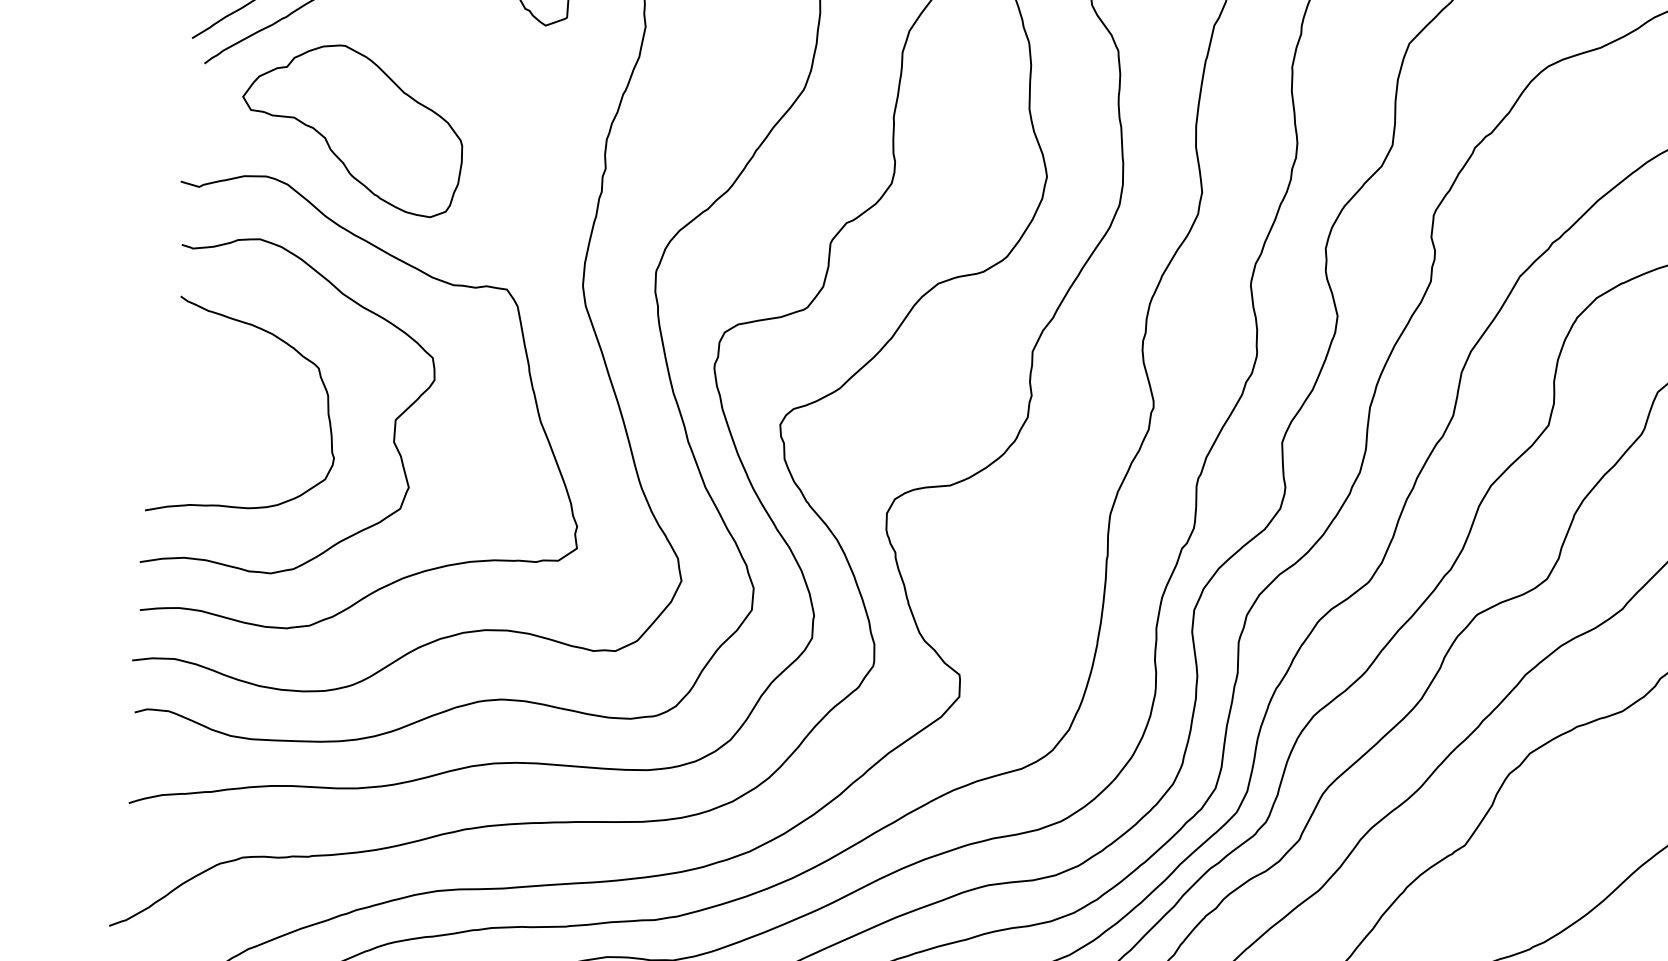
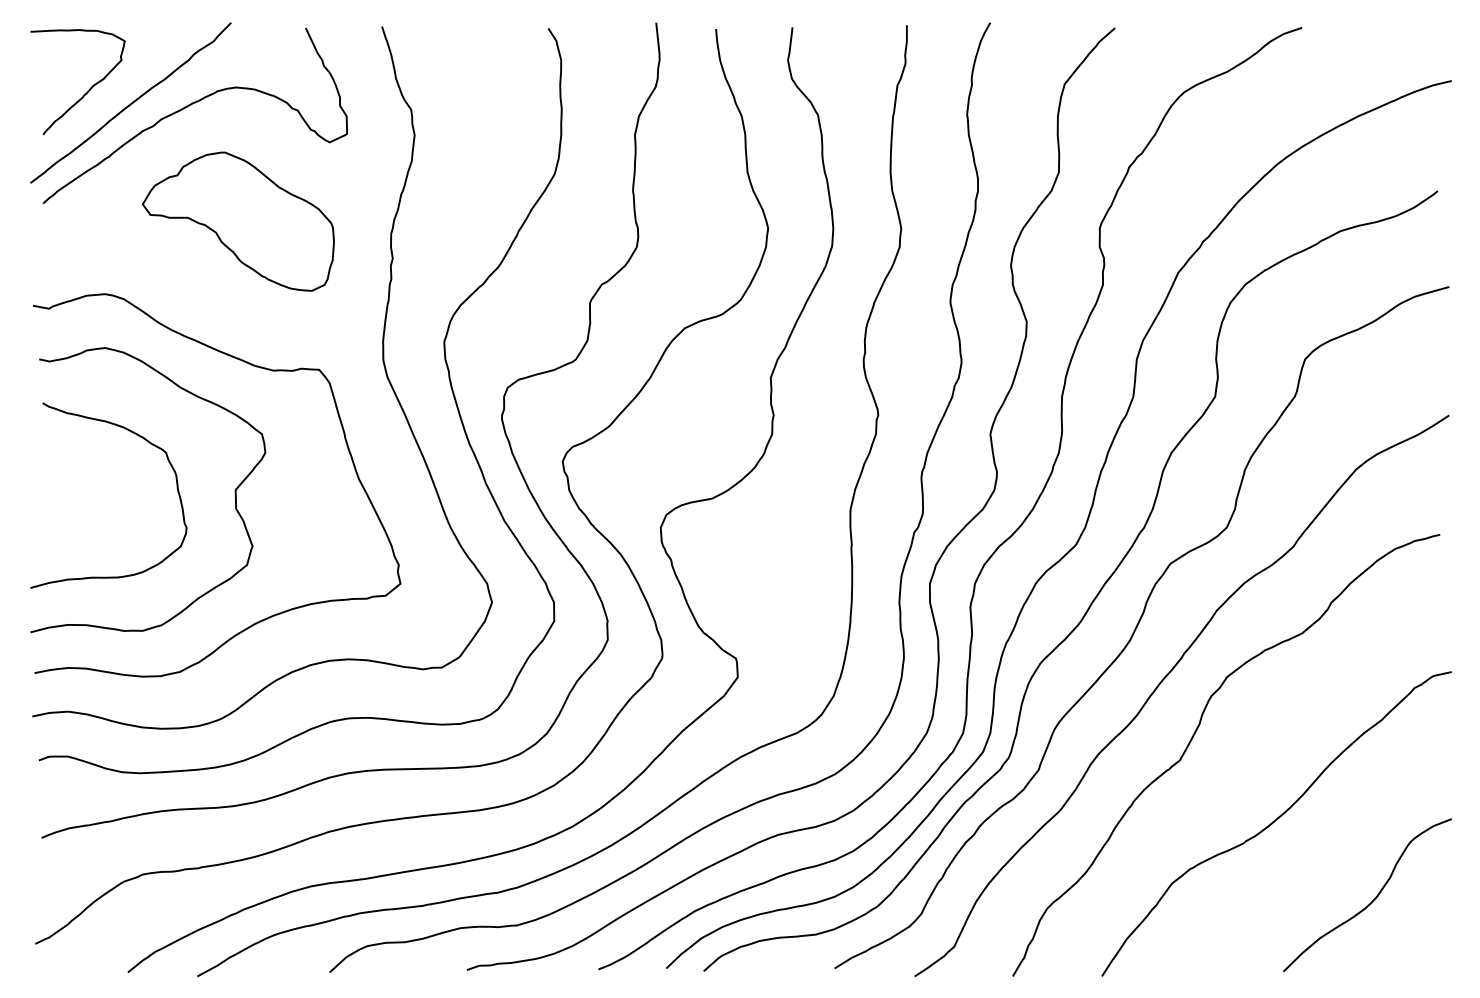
part: (351, 127) -> (237, 221), moved

